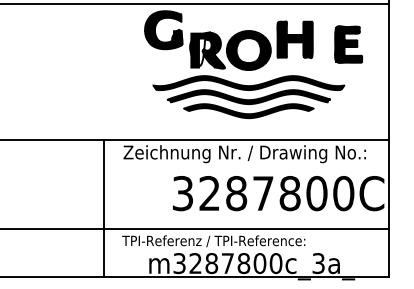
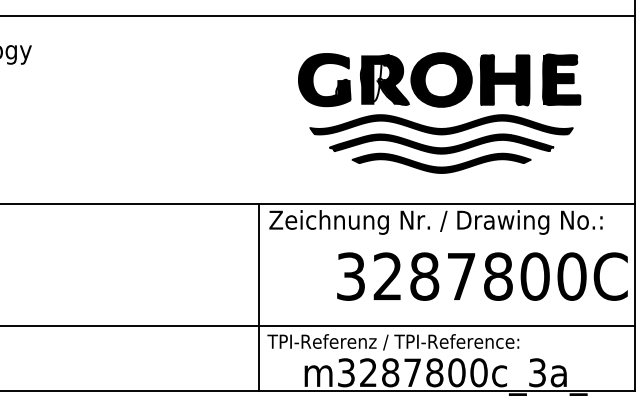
part: (155, 30) -> (313, 80), moved
part: (295, 39) -> (505, 80), moved
part: (348, 44) -> (561, 79), moved
line: (104, 208) -> (259, 297), moved

